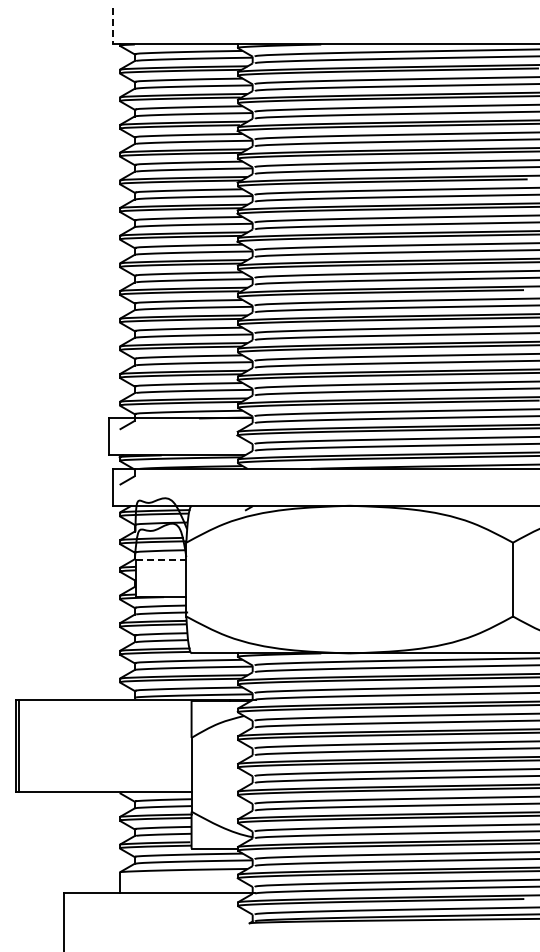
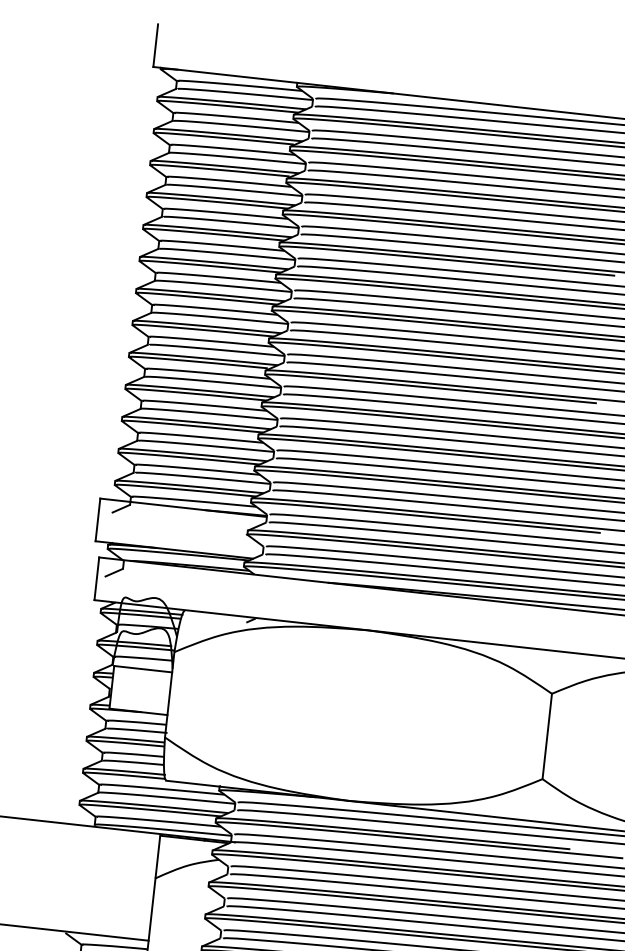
line: (113, 26) -> (156, 46), dashed -> solid
line: (161, 560) -> (143, 669), dashed -> solid

